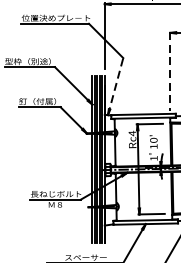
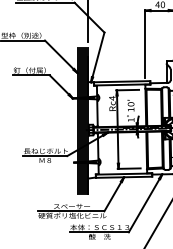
line: (170, 71) -> (145, 44), dashed -> solid
line: (115, 86) -> (97, 57), dashed -> solid

